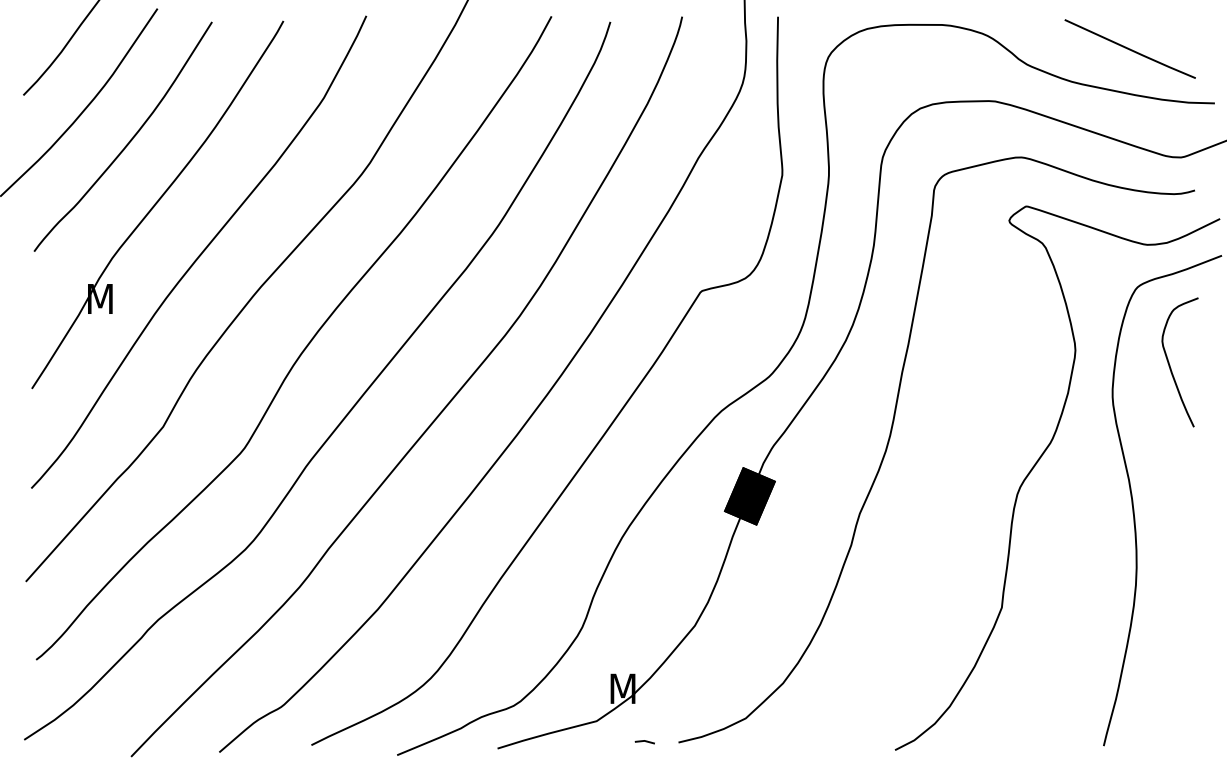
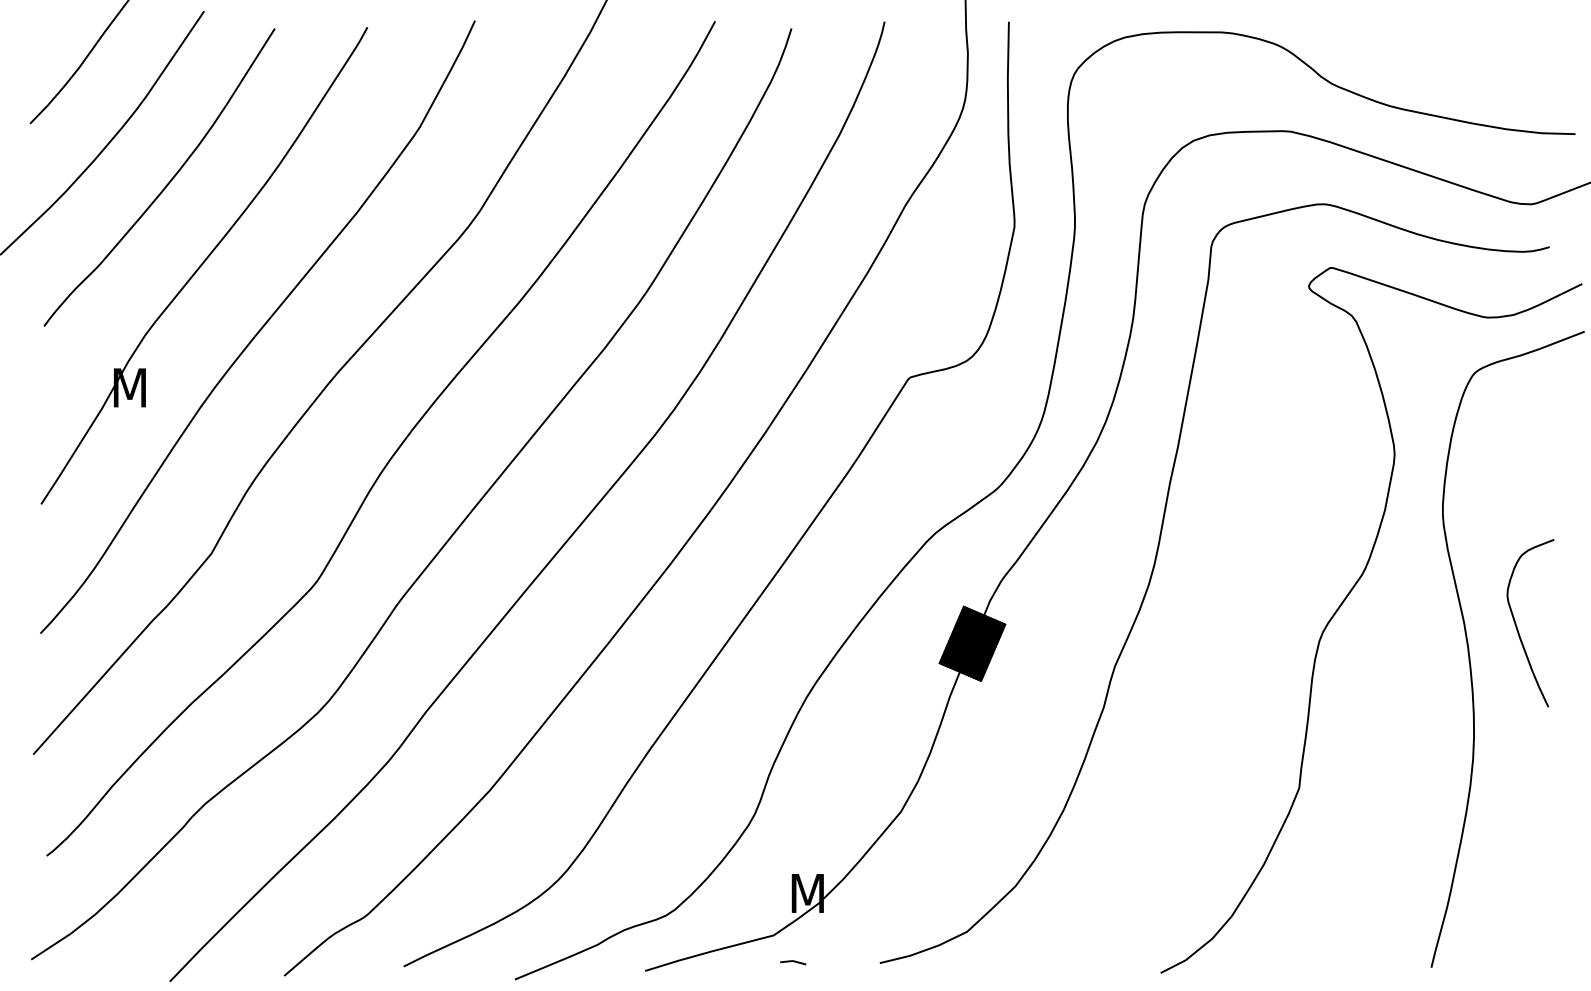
line: (1130, 48) -> (1465, 63), removed
curve: (1170, 365) -> (1517, 626), moved
line: (645, 742) -> (793, 962), moved

